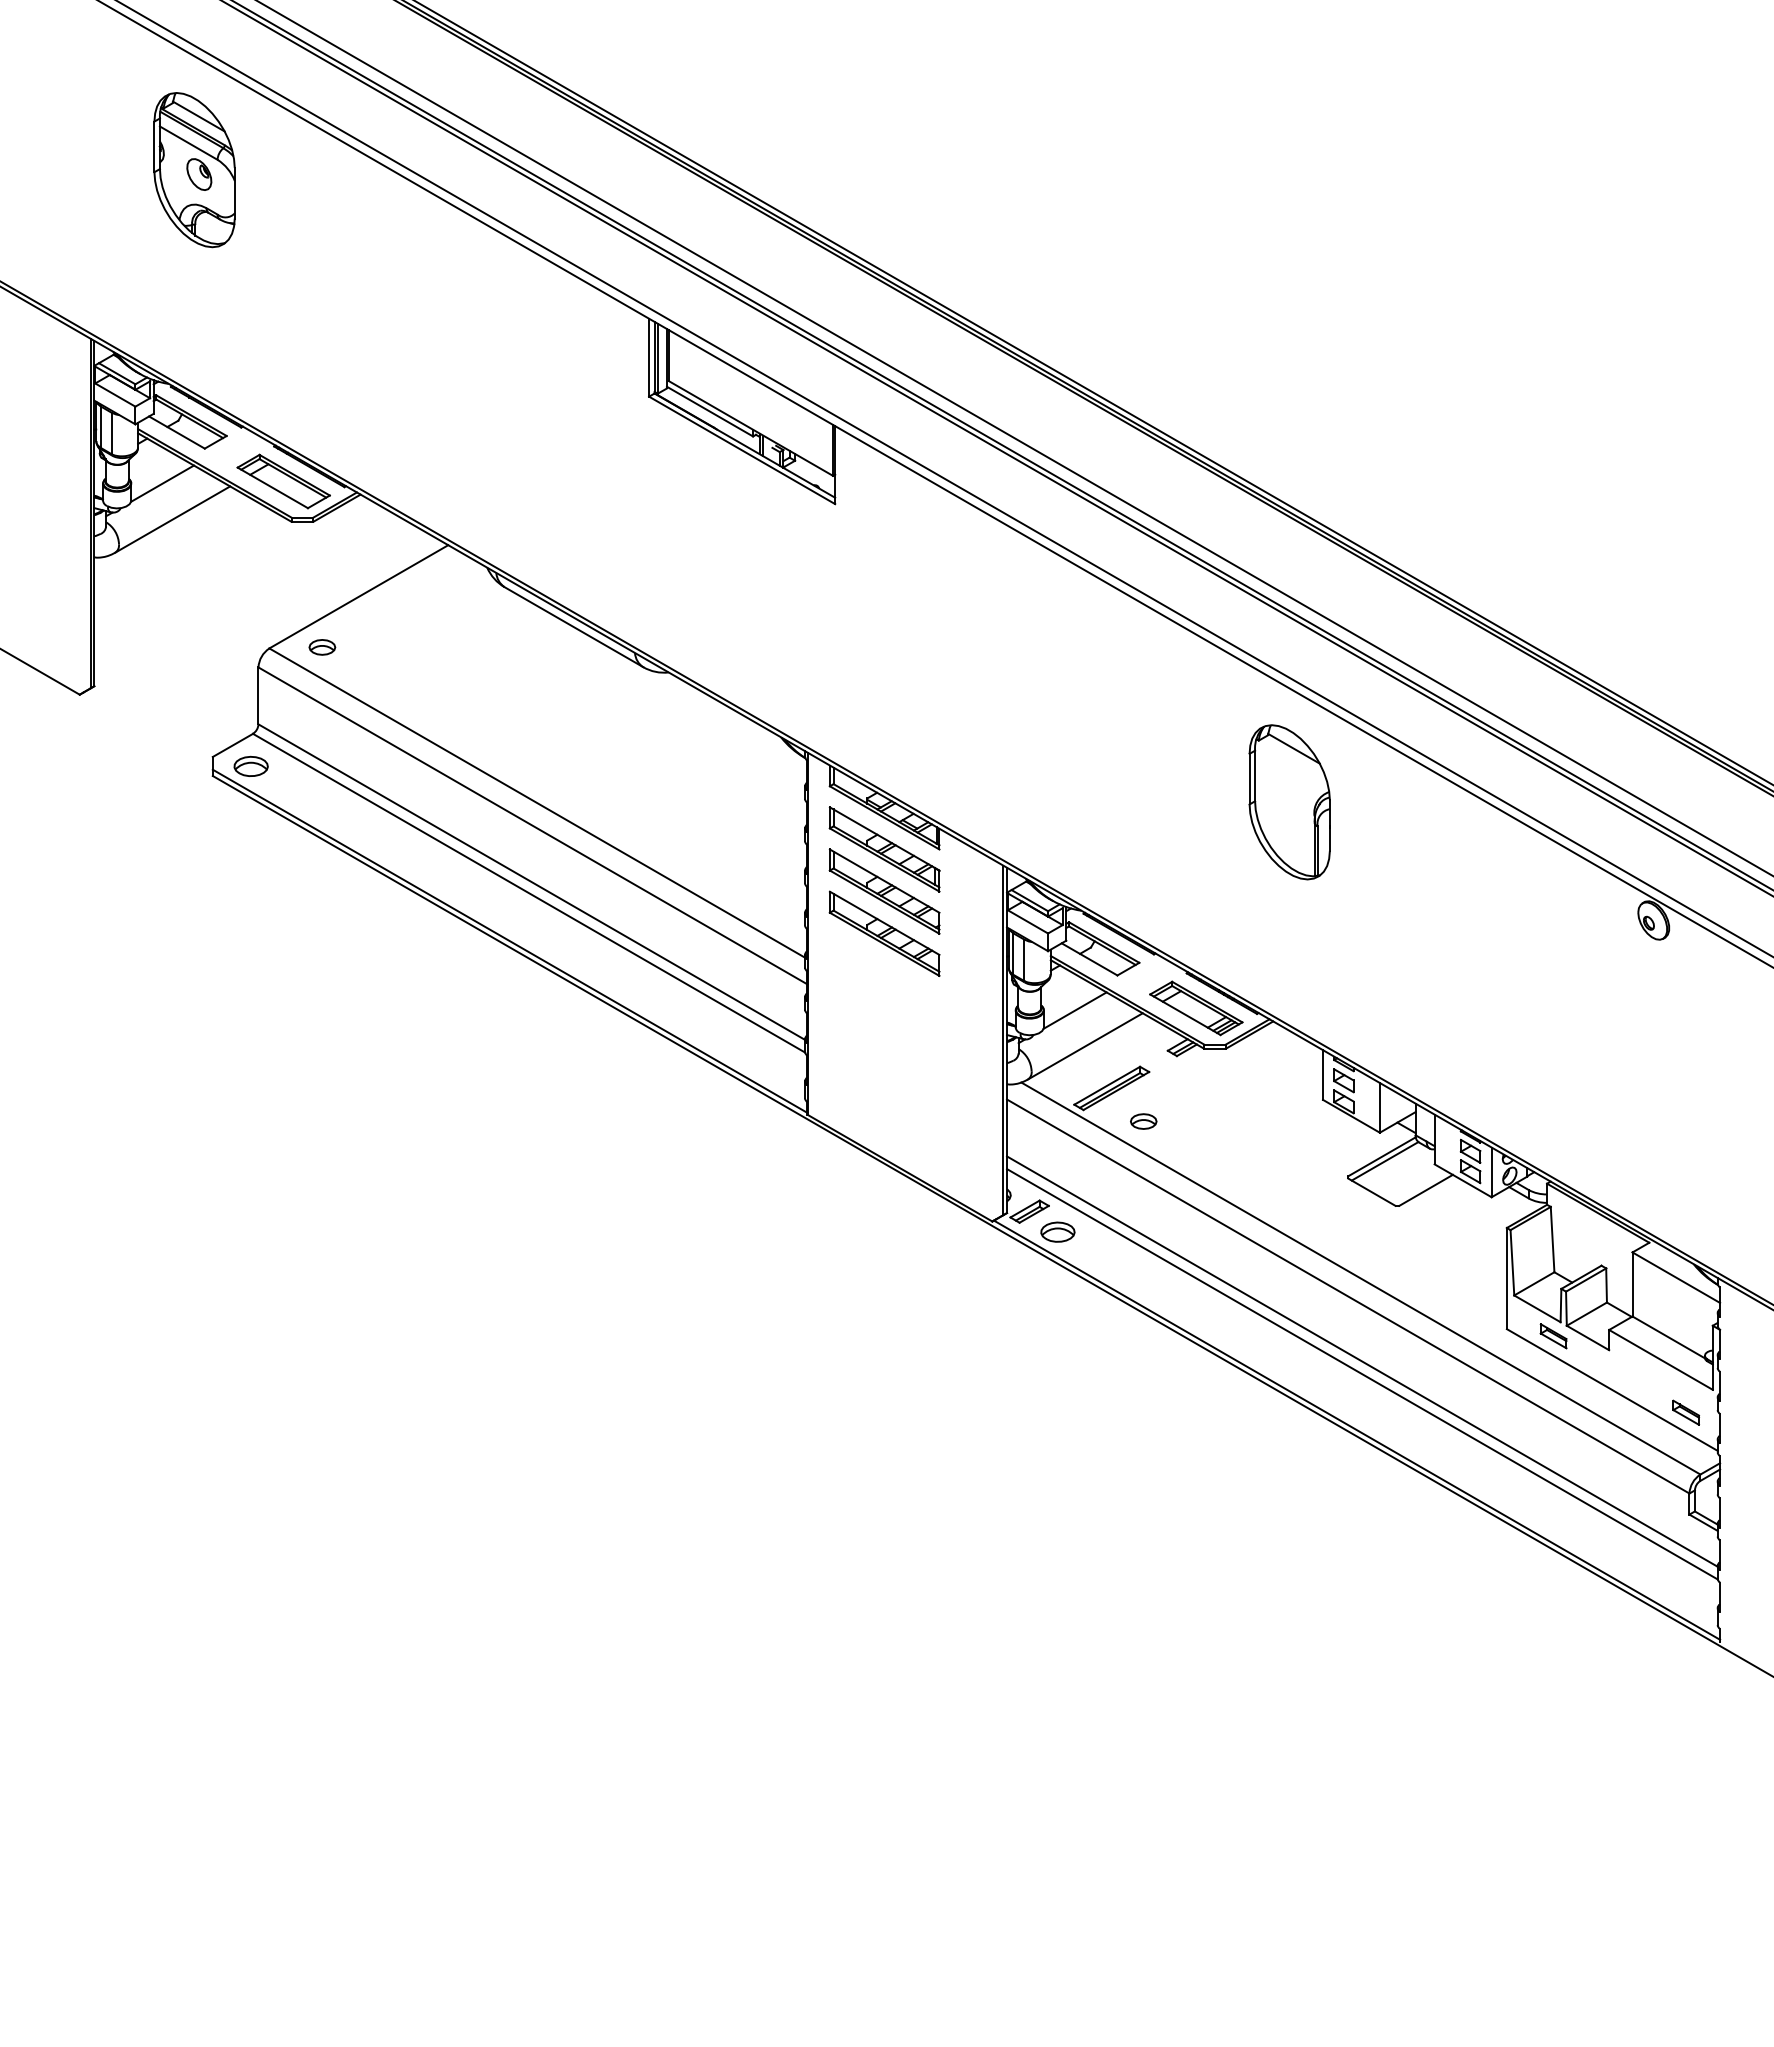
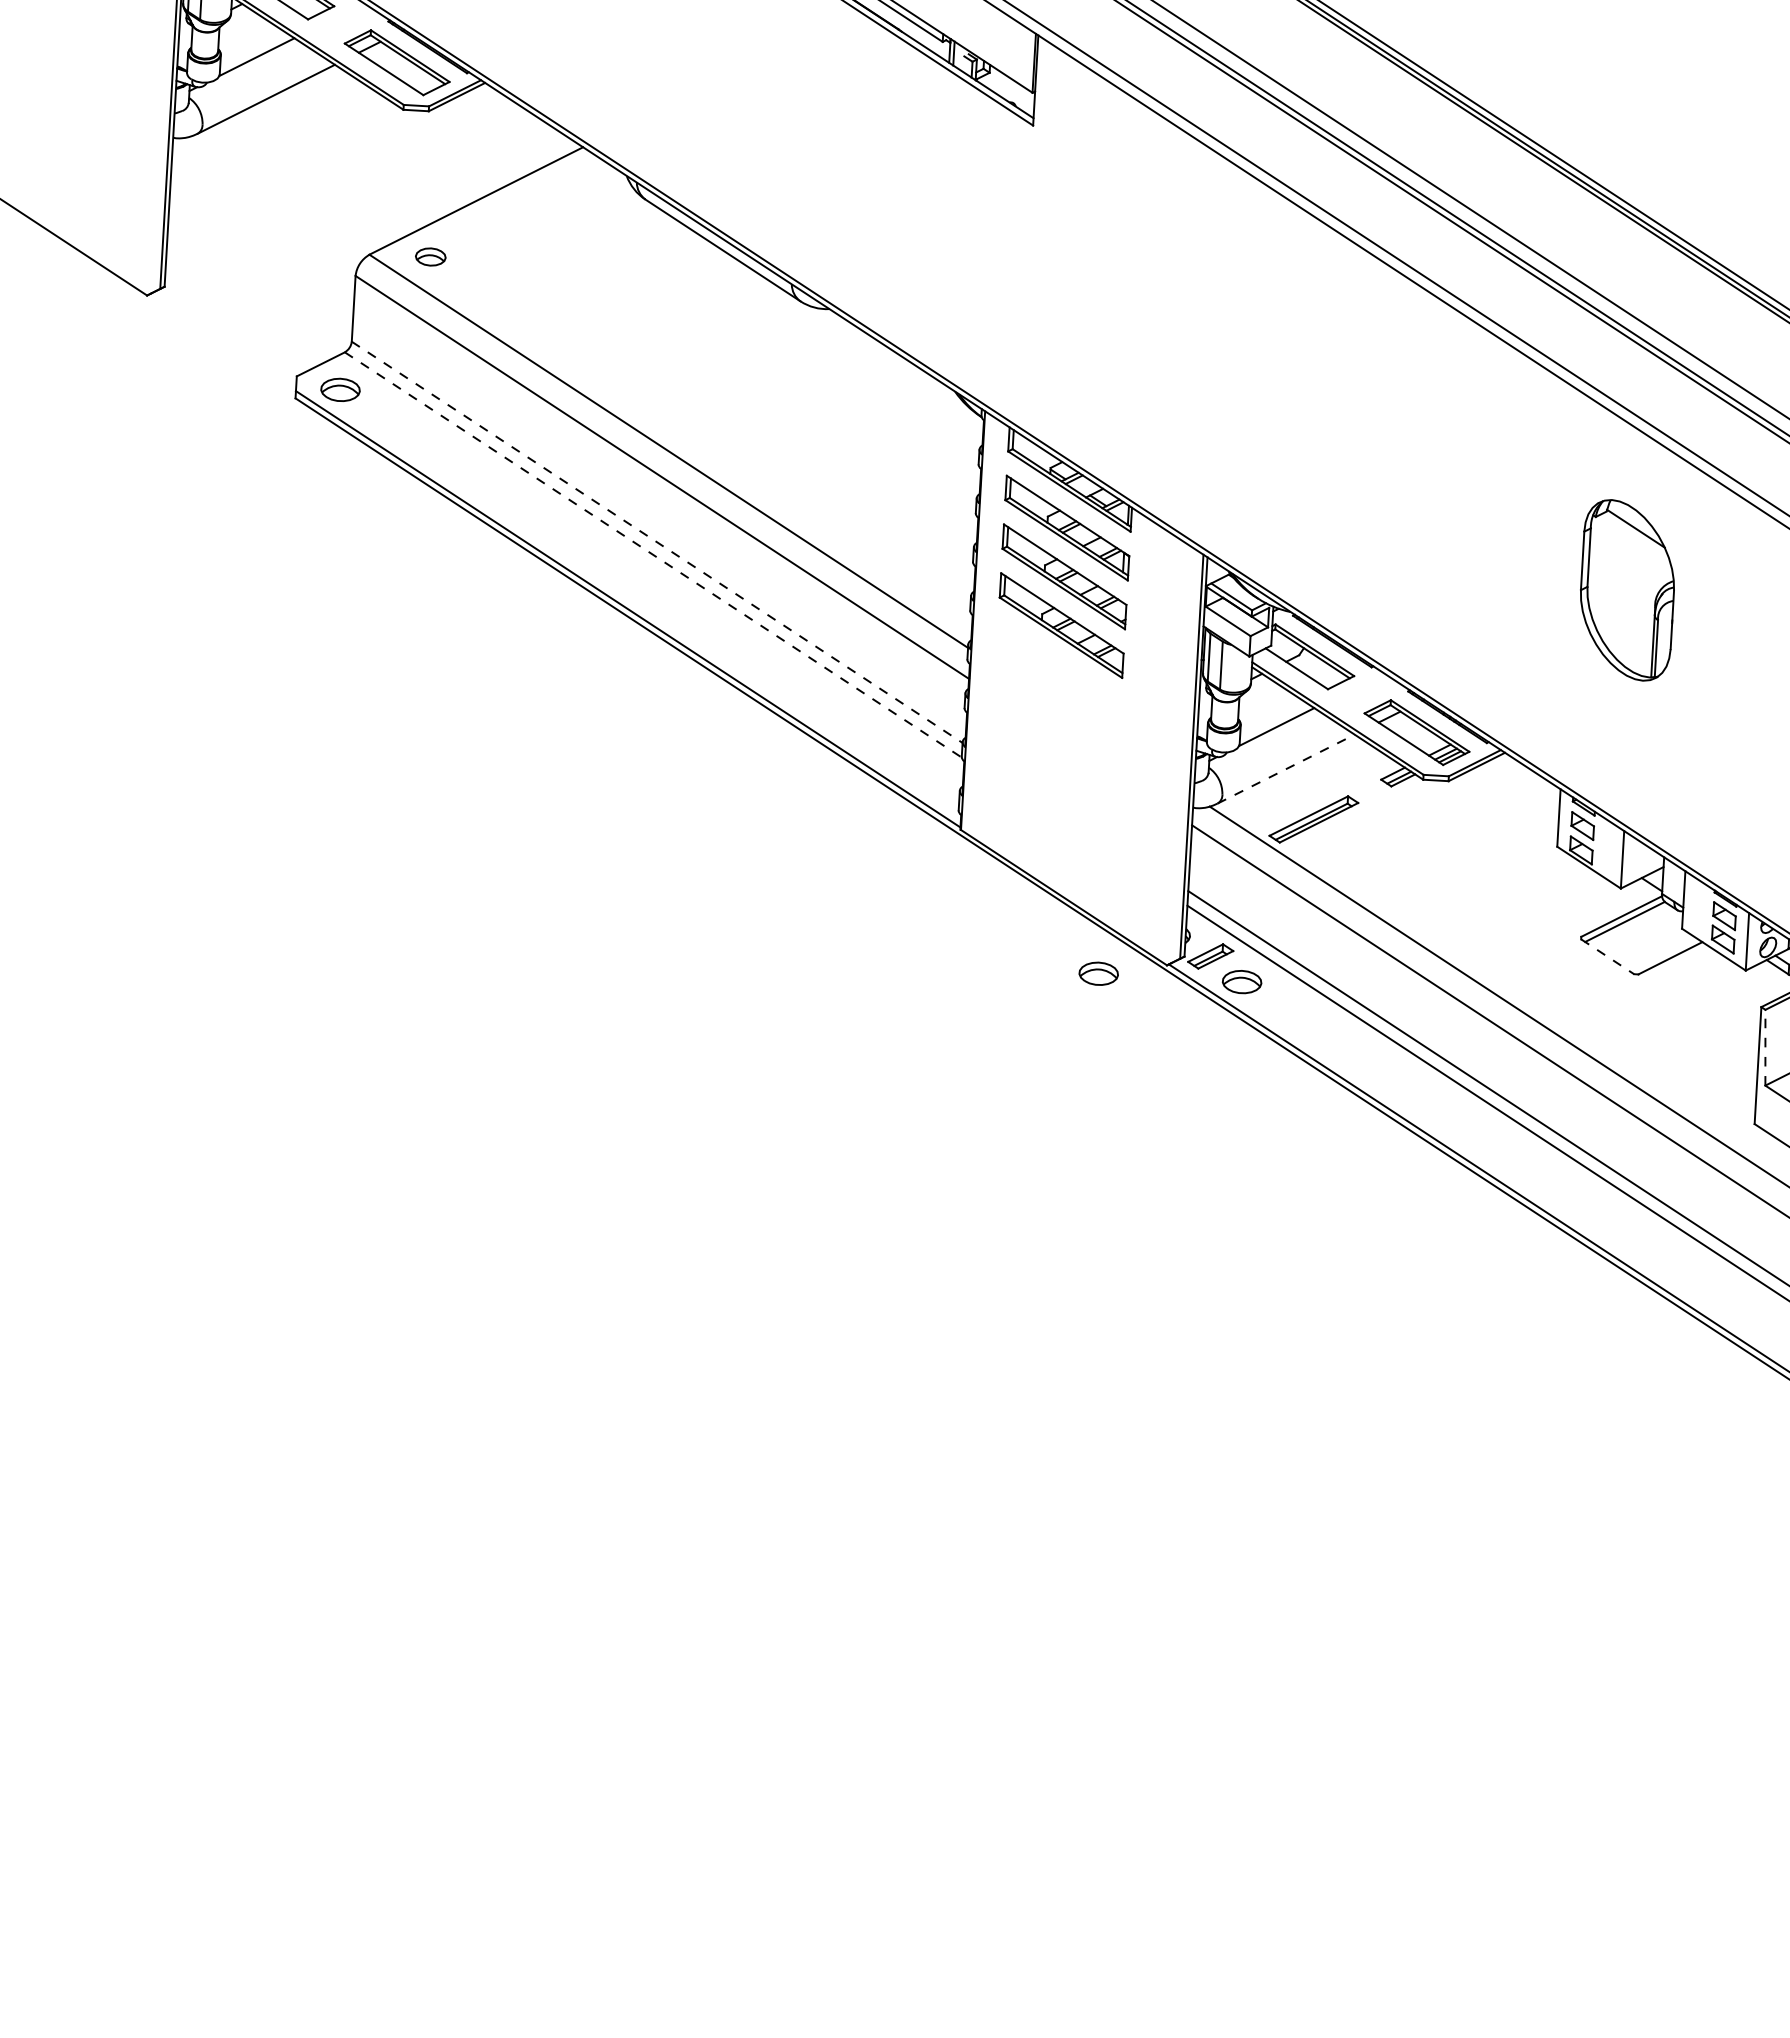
part: (1289, 802) -> (1627, 590), moved
line: (531, 882) -> (656, 542), solid -> dashed
line: (529, 893) -> (653, 555), solid -> dashed
line: (1085, 1046) -> (1286, 769), solid -> dashed
part: (1143, 1121) -> (1348, 859), removed
line: (1372, 1192) -> (1608, 957), solid -> dashed
part: (933, 1231) -> (1098, 972), added
line: (1512, 1262) -> (1765, 1047), solid -> dashed

